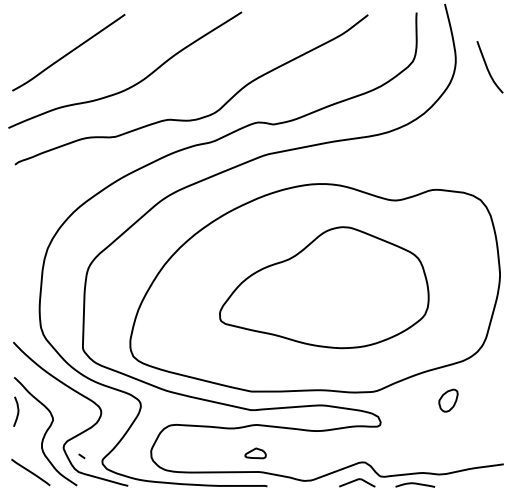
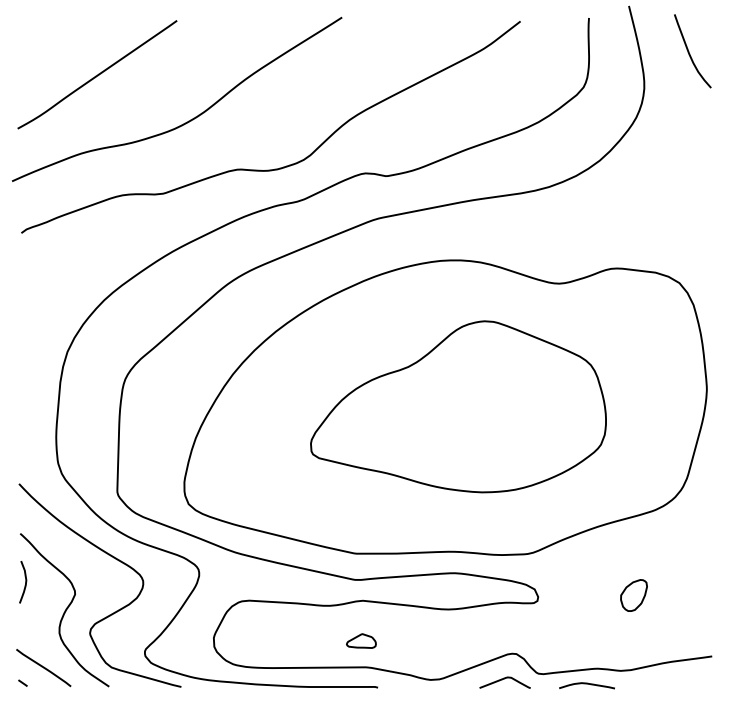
curve: (487, 67) -> (689, 51), moved
part: (448, 400) -> (633, 595), moved
line: (81, 455) -> (22, 682), moved

